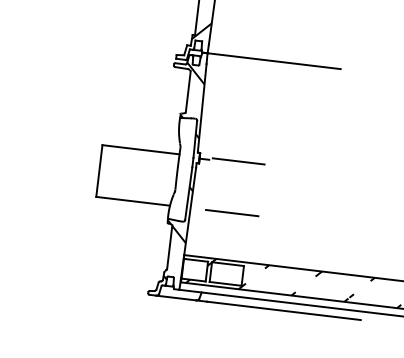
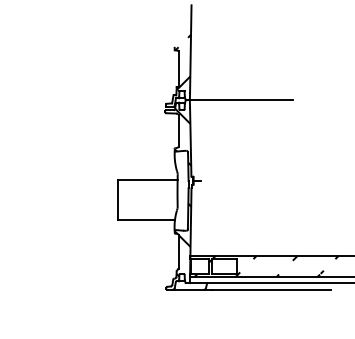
line: (238, 161) -> (223, 179), removed
line: (232, 212) -> (223, 219), removed

